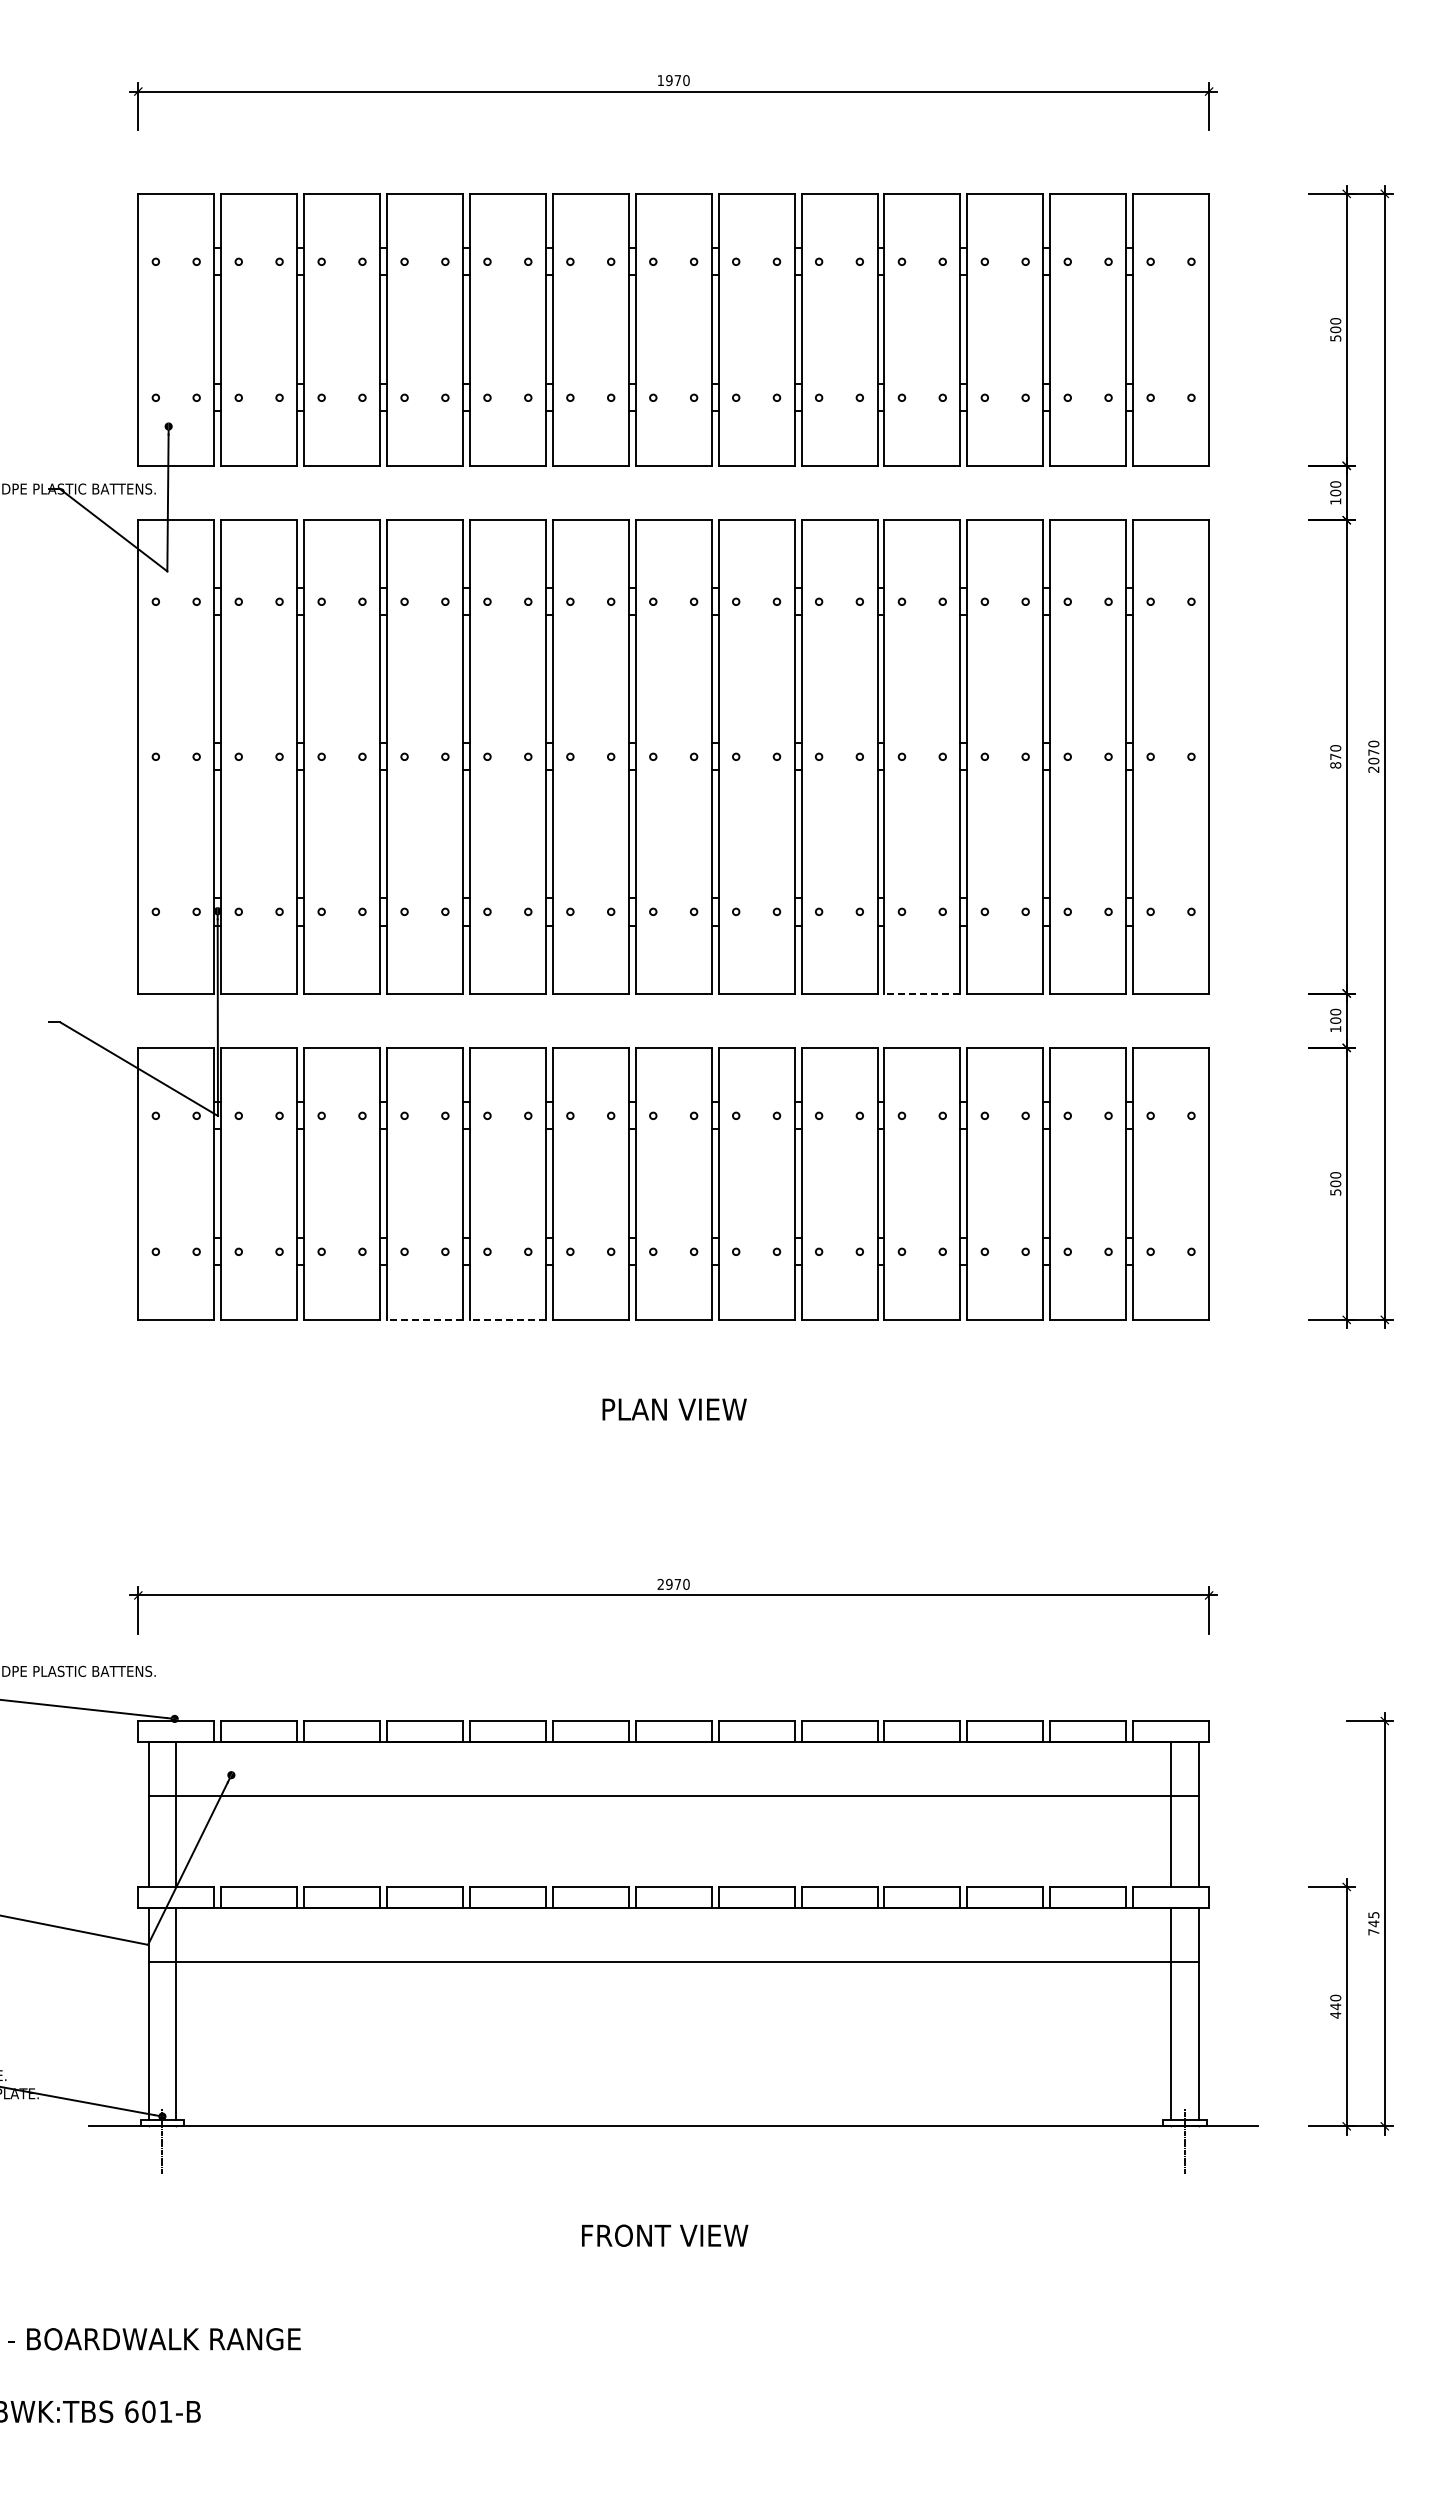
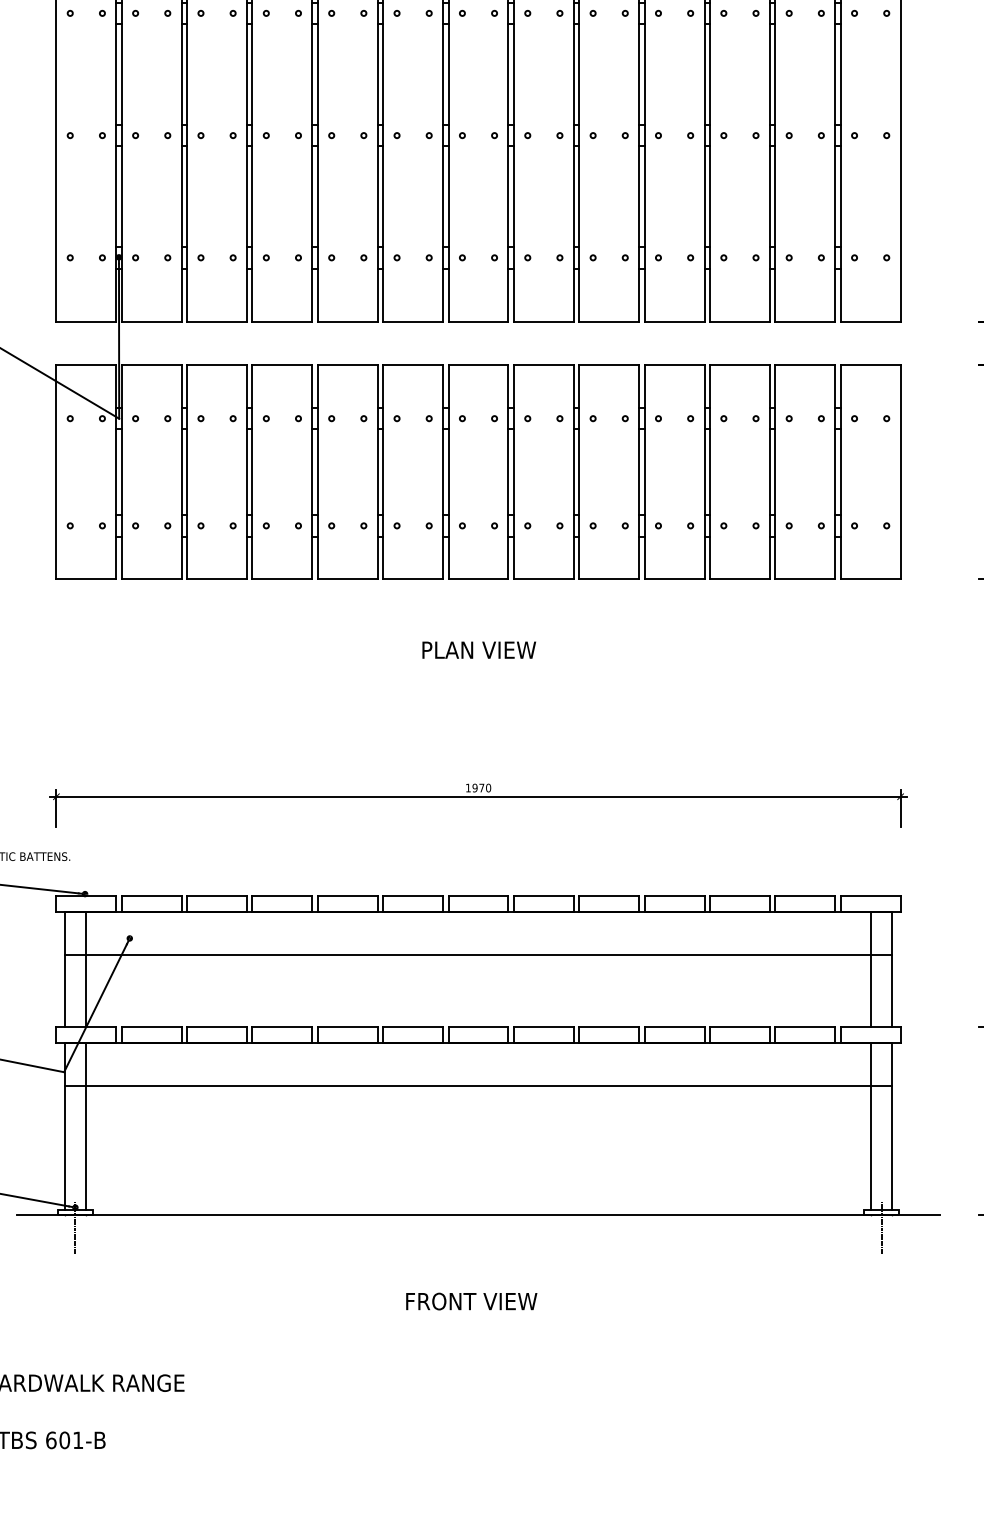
line: (922, 993) -> (674, 322), dashed -> solid
line: (425, 1319) -> (282, 579), dashed -> solid
line: (507, 1319) -> (347, 579), dashed -> solid
text: (660, 1583) -> (468, 787), 2970 -> 1970

